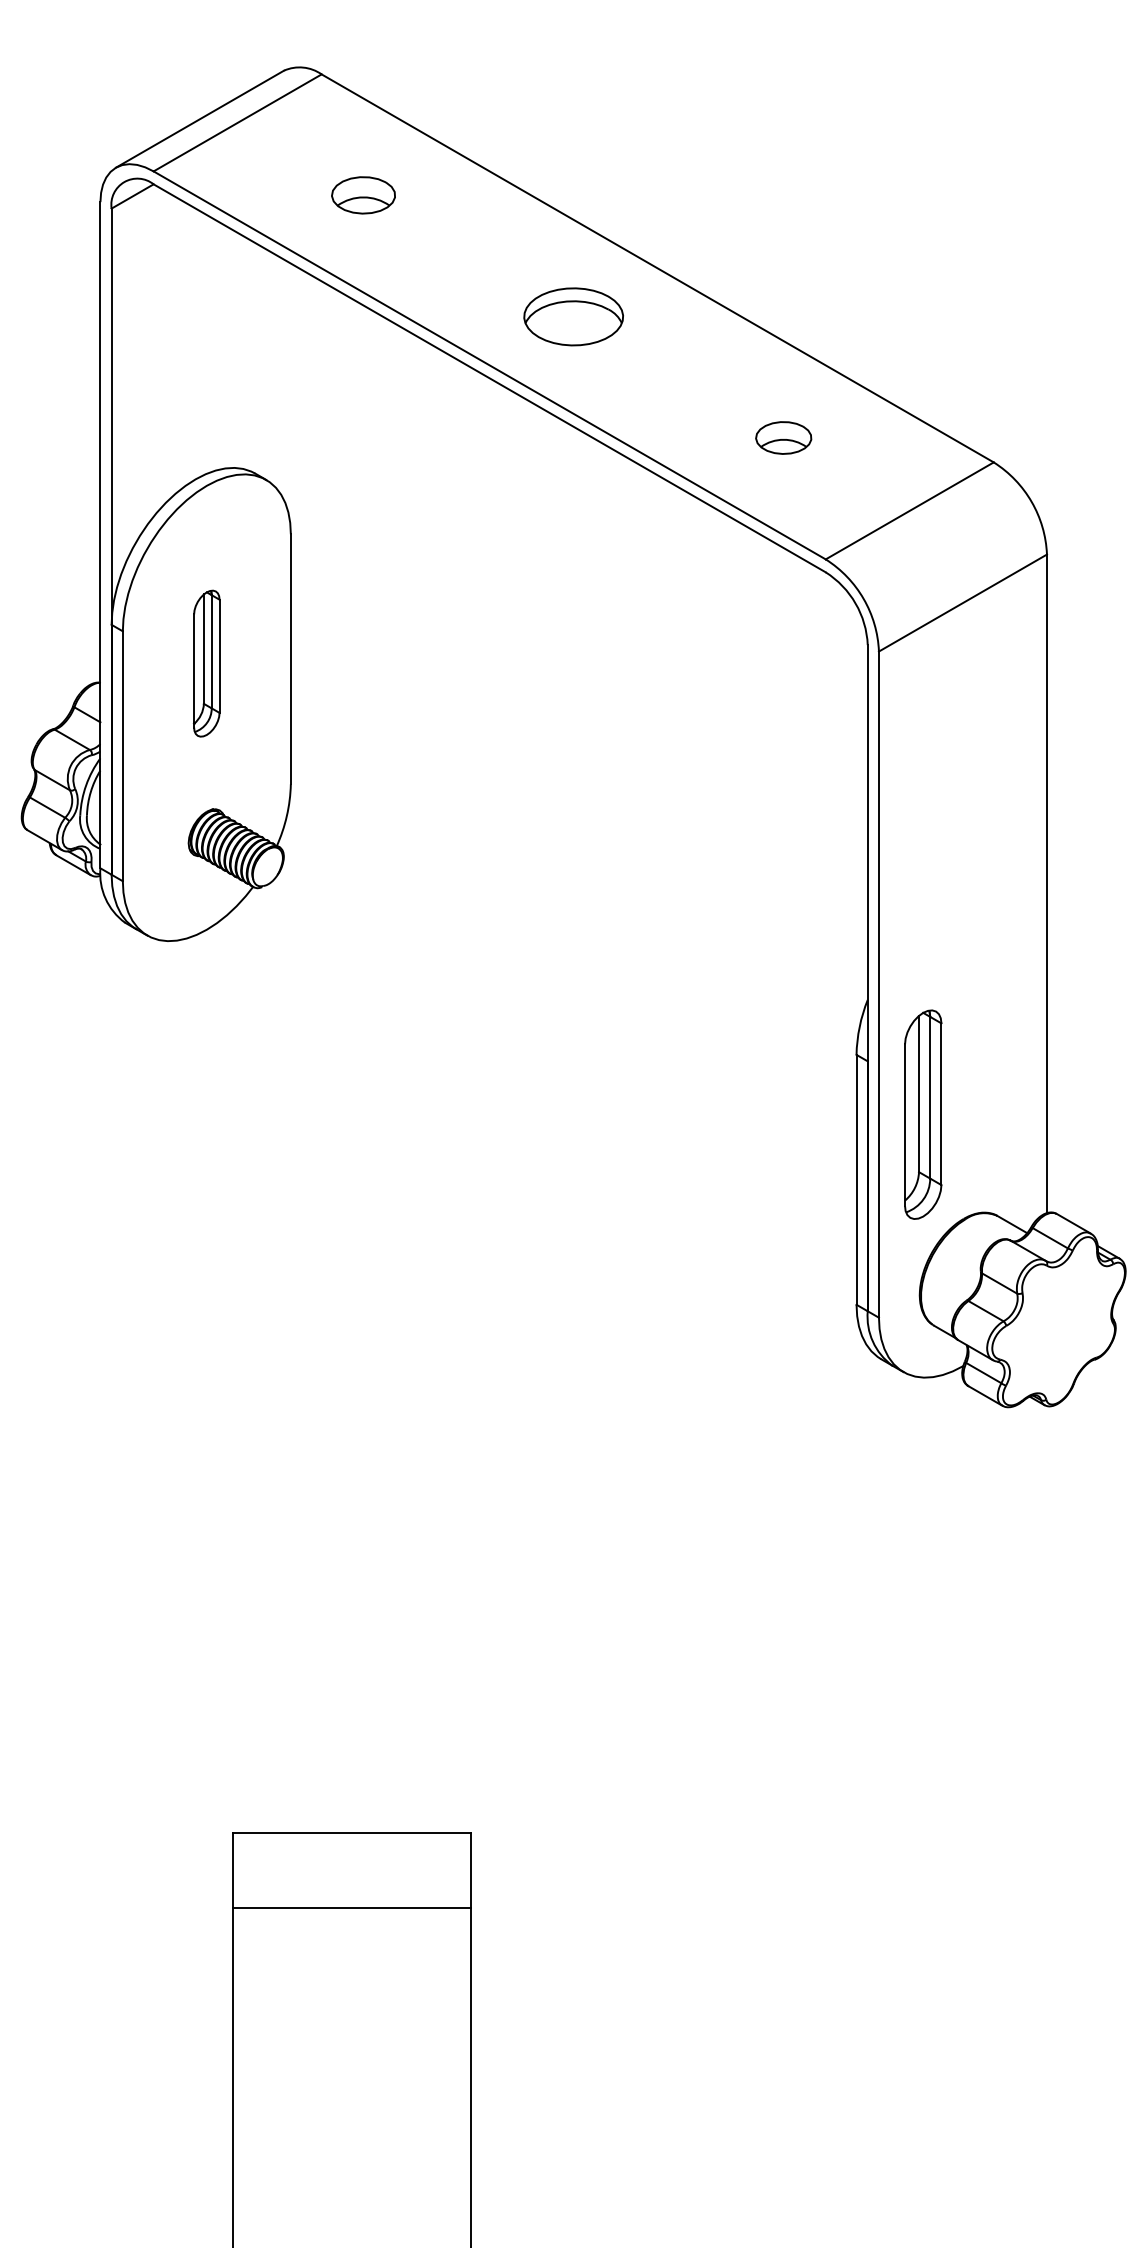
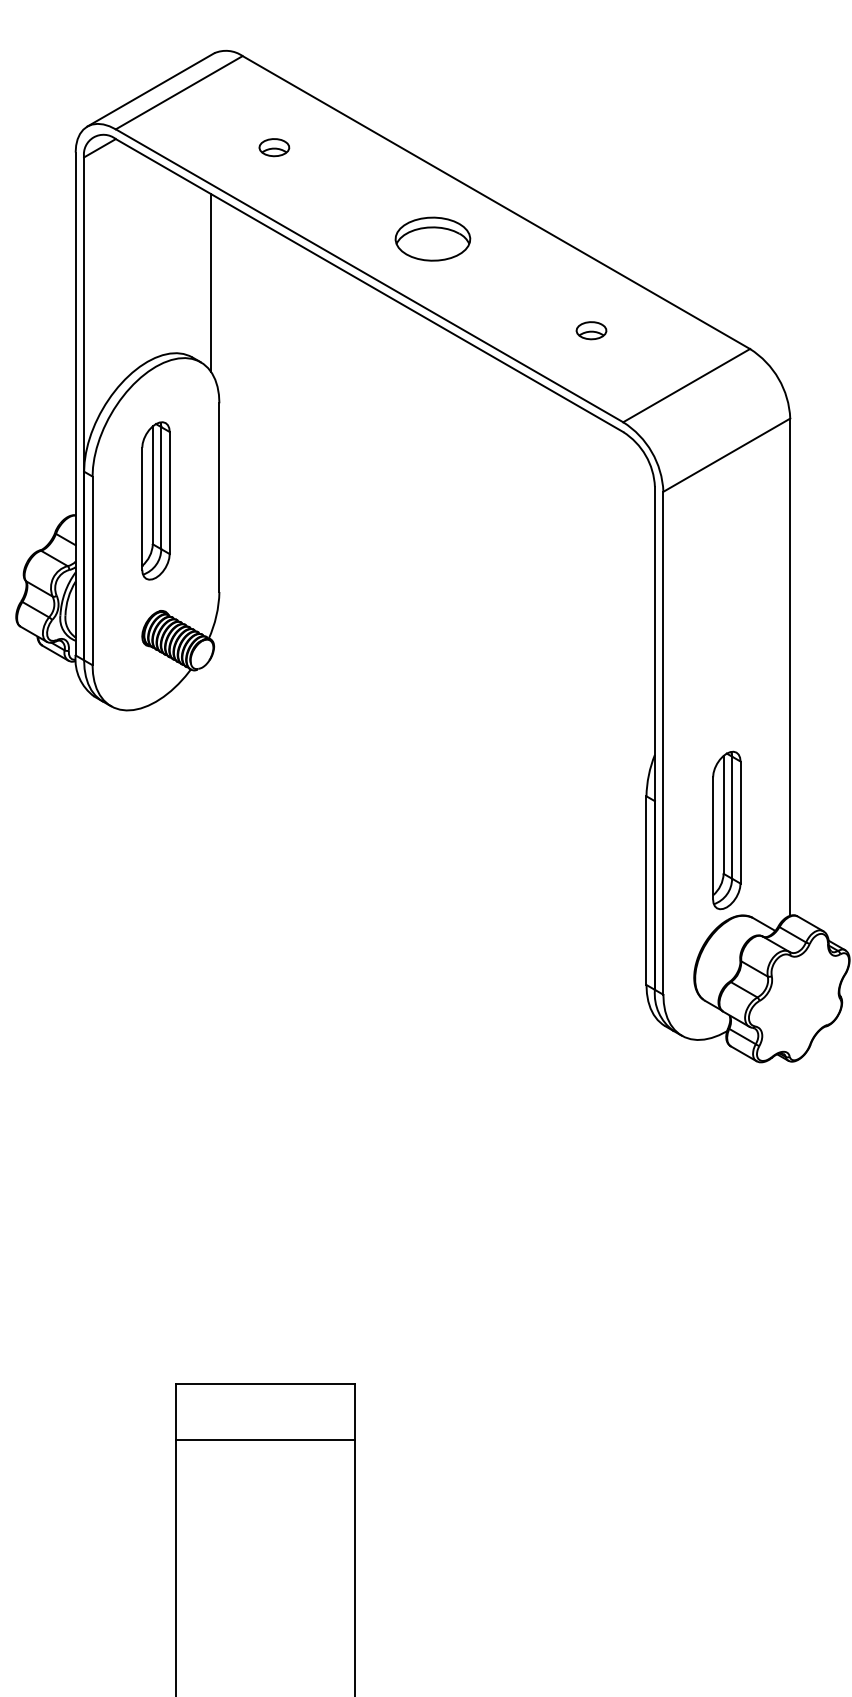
part: (363, 195) -> (274, 147), size x0.62
line: (279, 374) -> (210, 282), added
part: (783, 437) -> (591, 330), size x0.71
part: (206, 663) -> (155, 500), size x1.43
part: (922, 1114) -> (726, 830), moved

